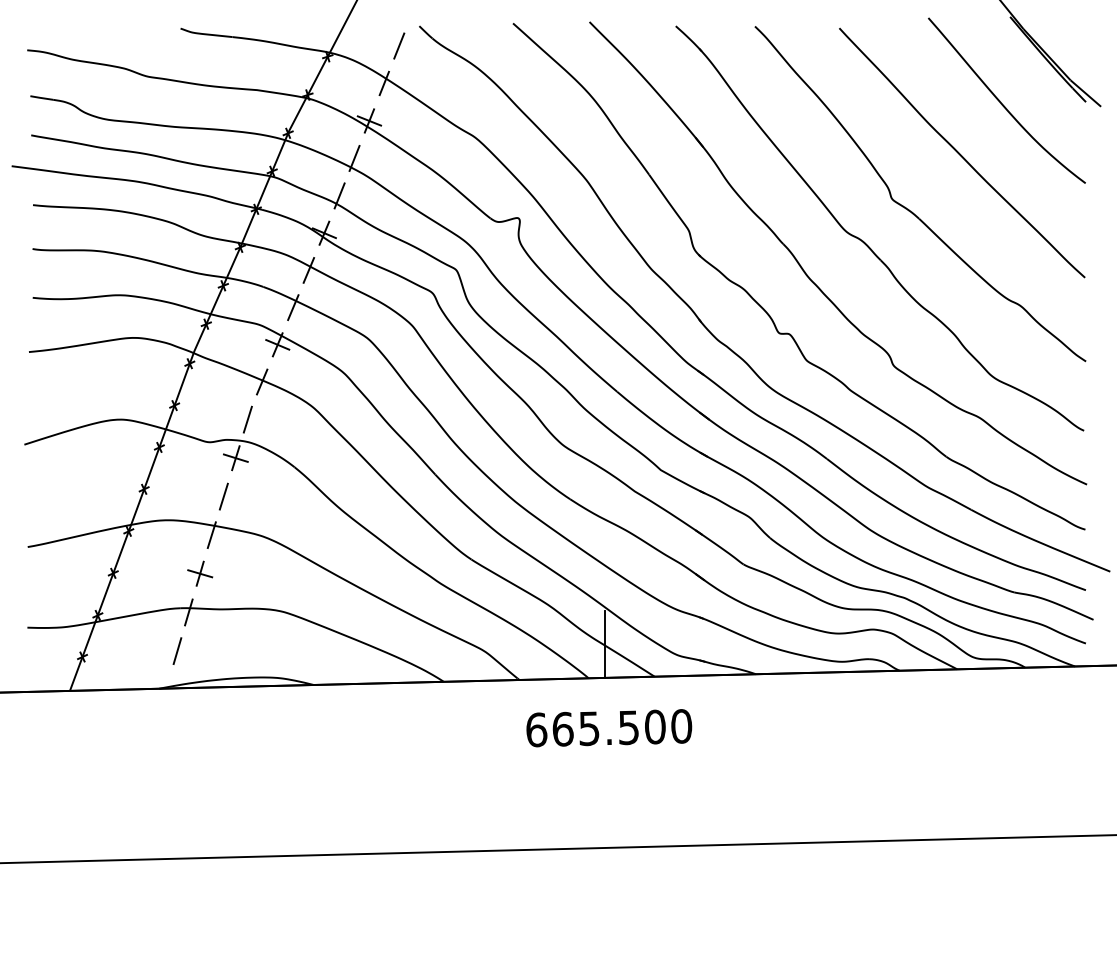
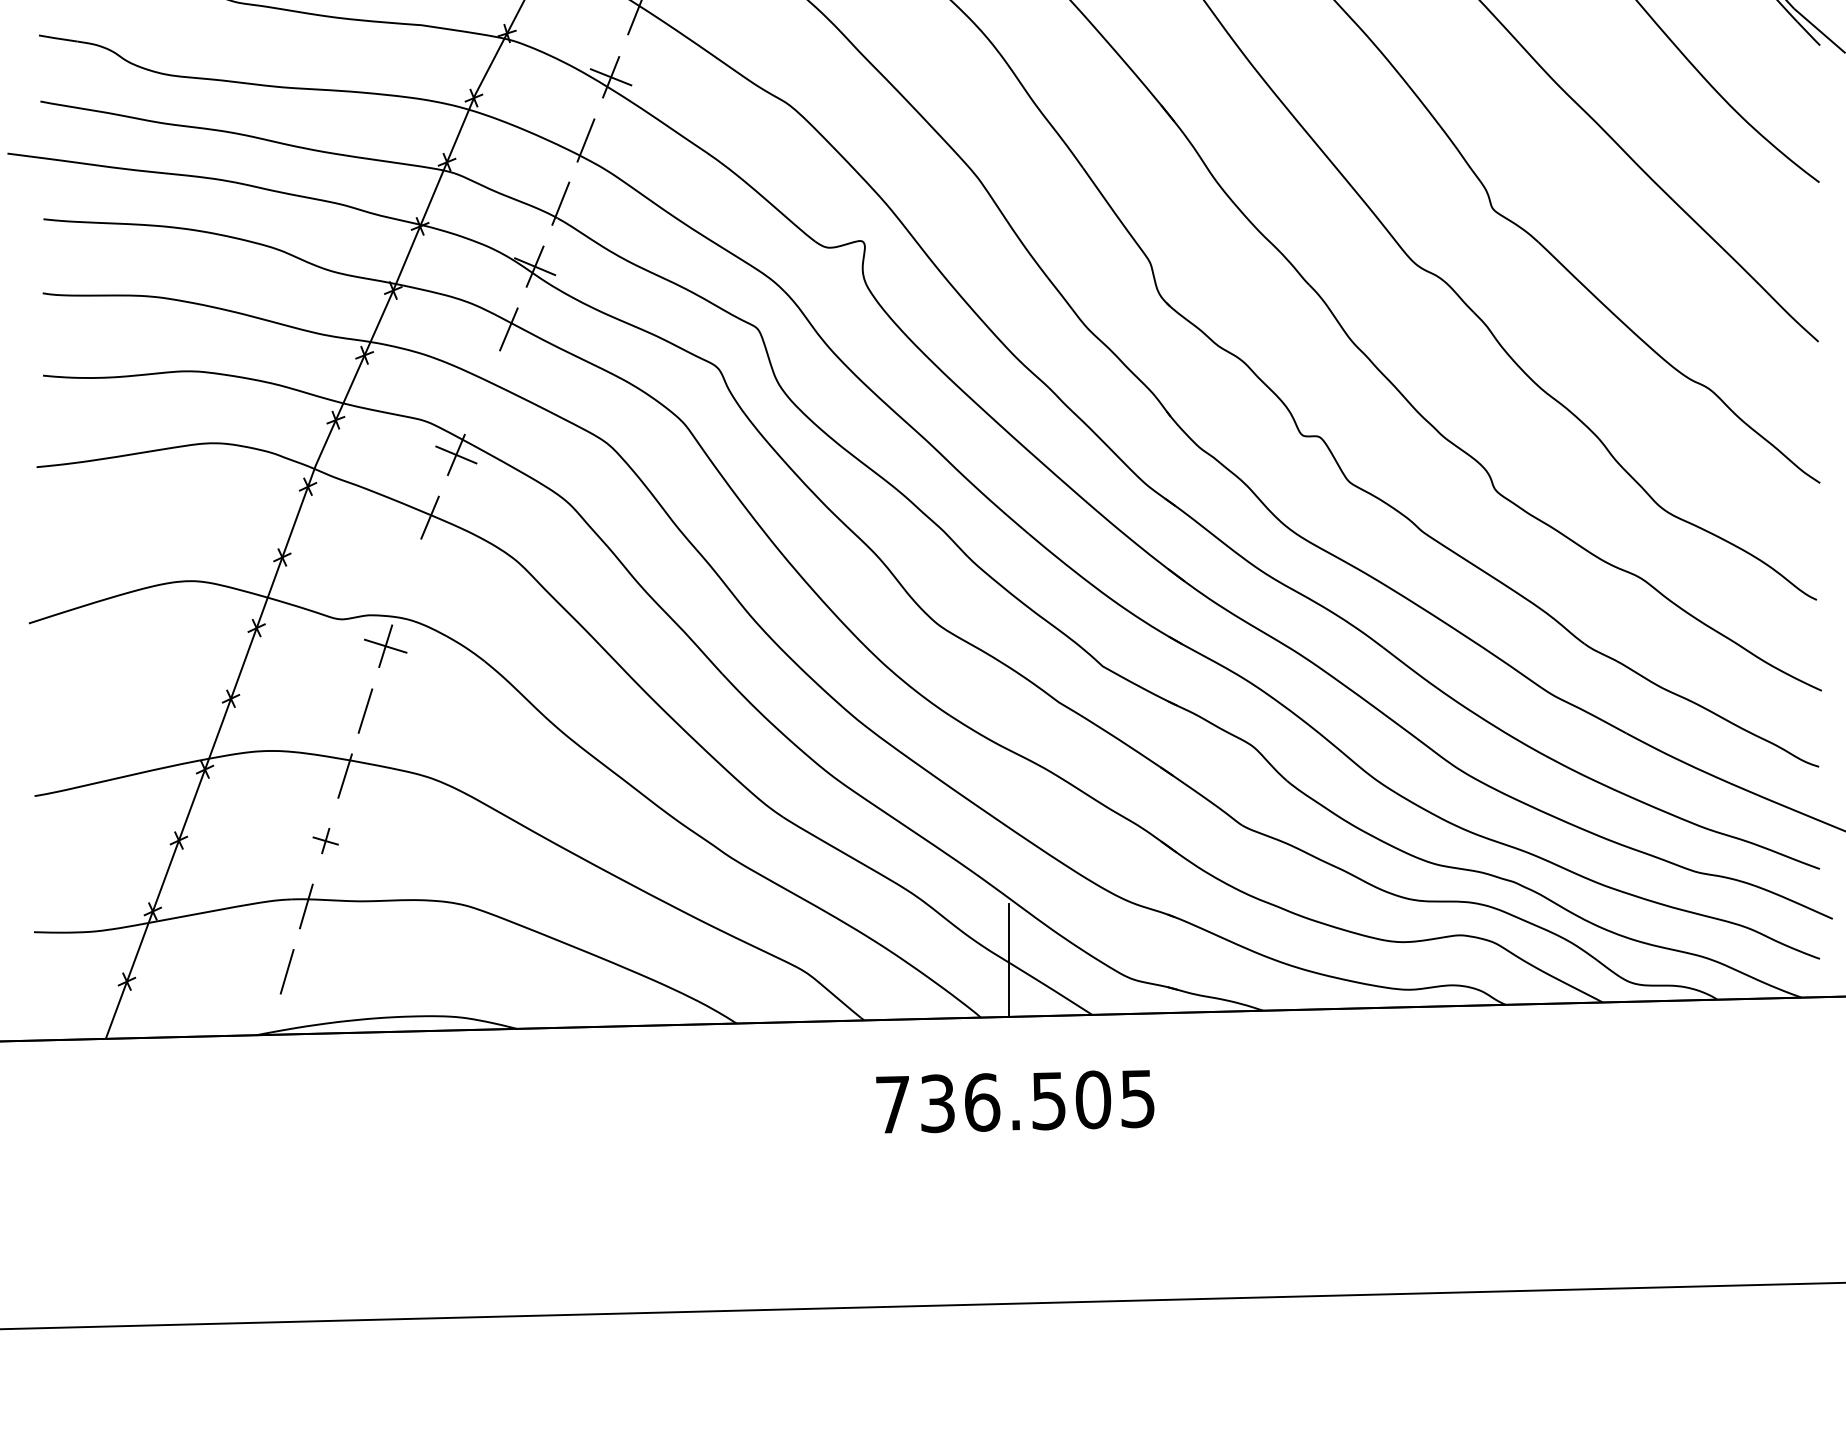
line: (293, 307) -> (482, 391), removed
line: (247, 419) -> (405, 580), removed
part: (200, 573) -> (326, 840), size x0.6
text: (609, 728) -> (1016, 1102), 665.500 -> 736.505

